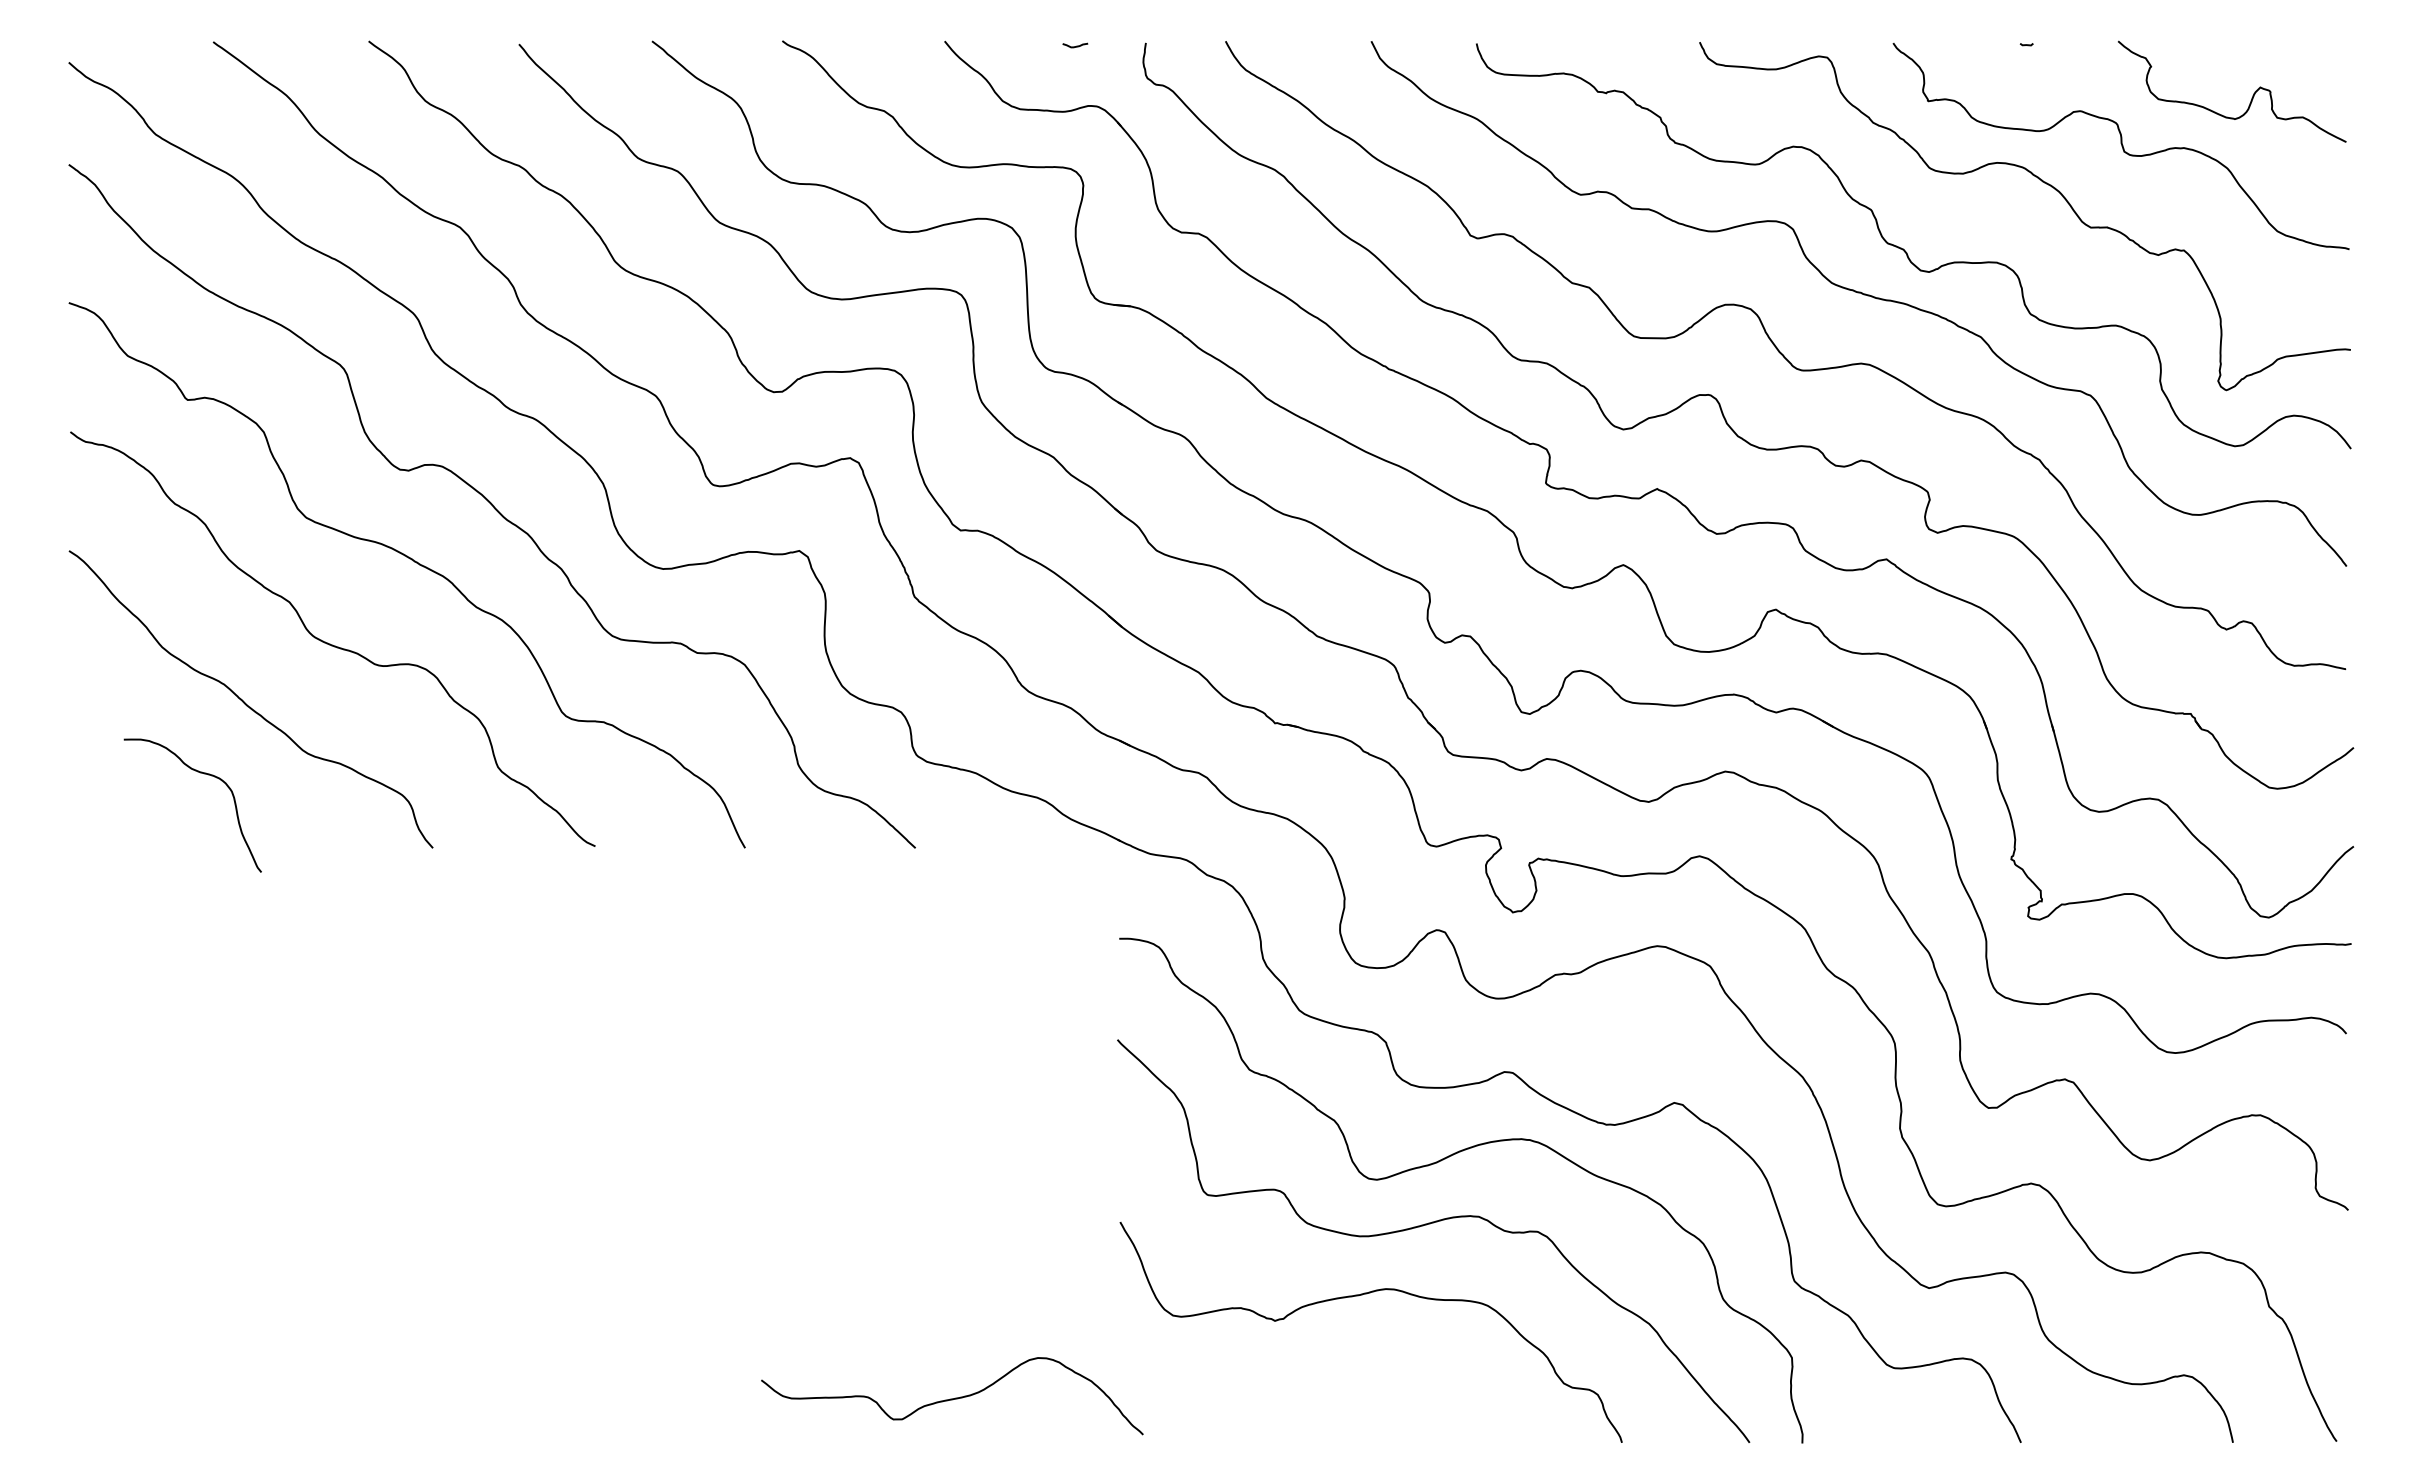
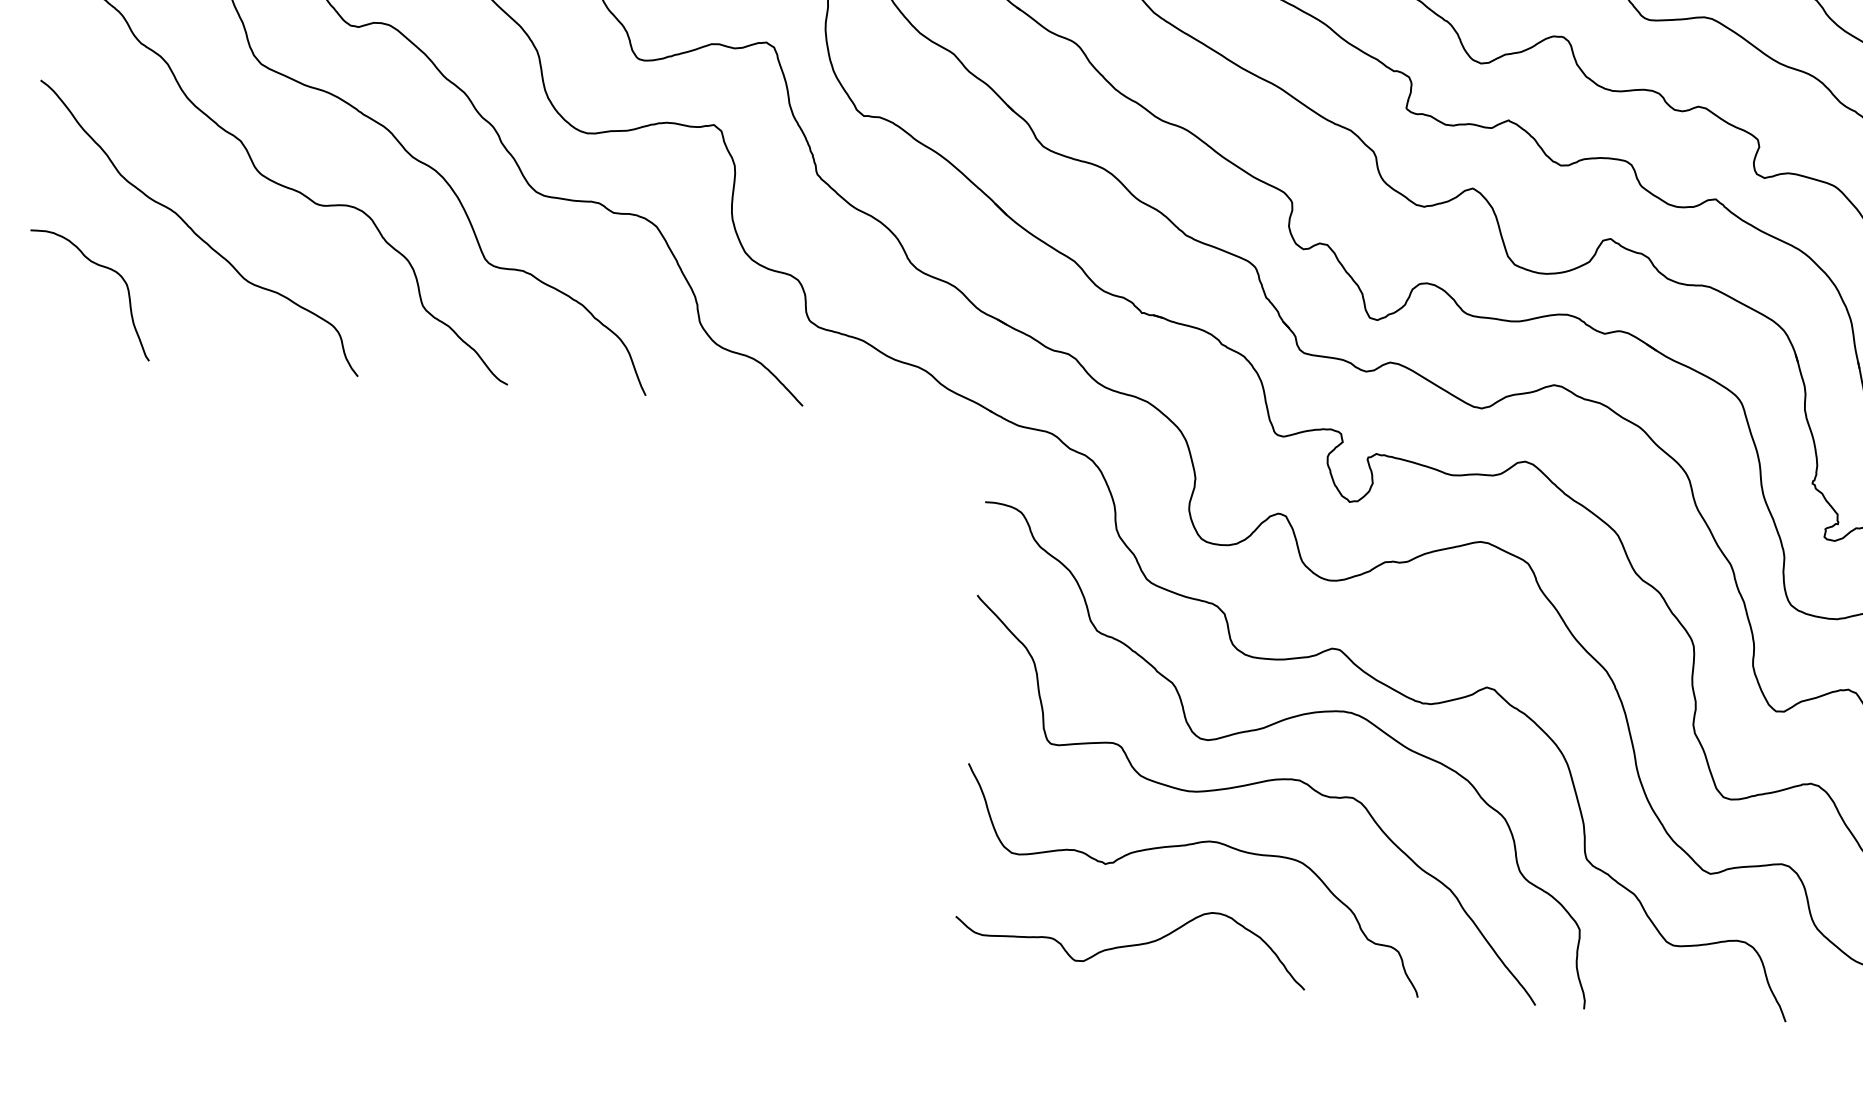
curve: (200, 773) -> (99, 266), moved
curve: (952, 1398) -> (1130, 945), moved

